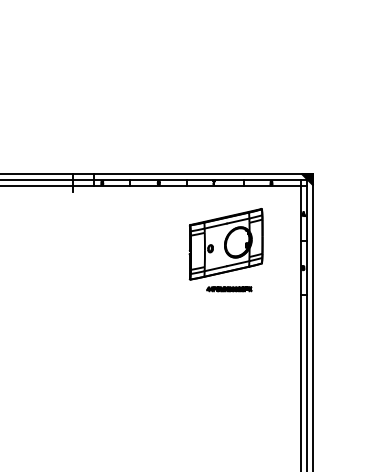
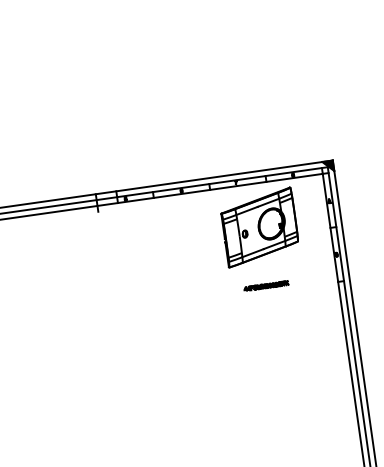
part: (225, 244) -> (259, 227), moved

